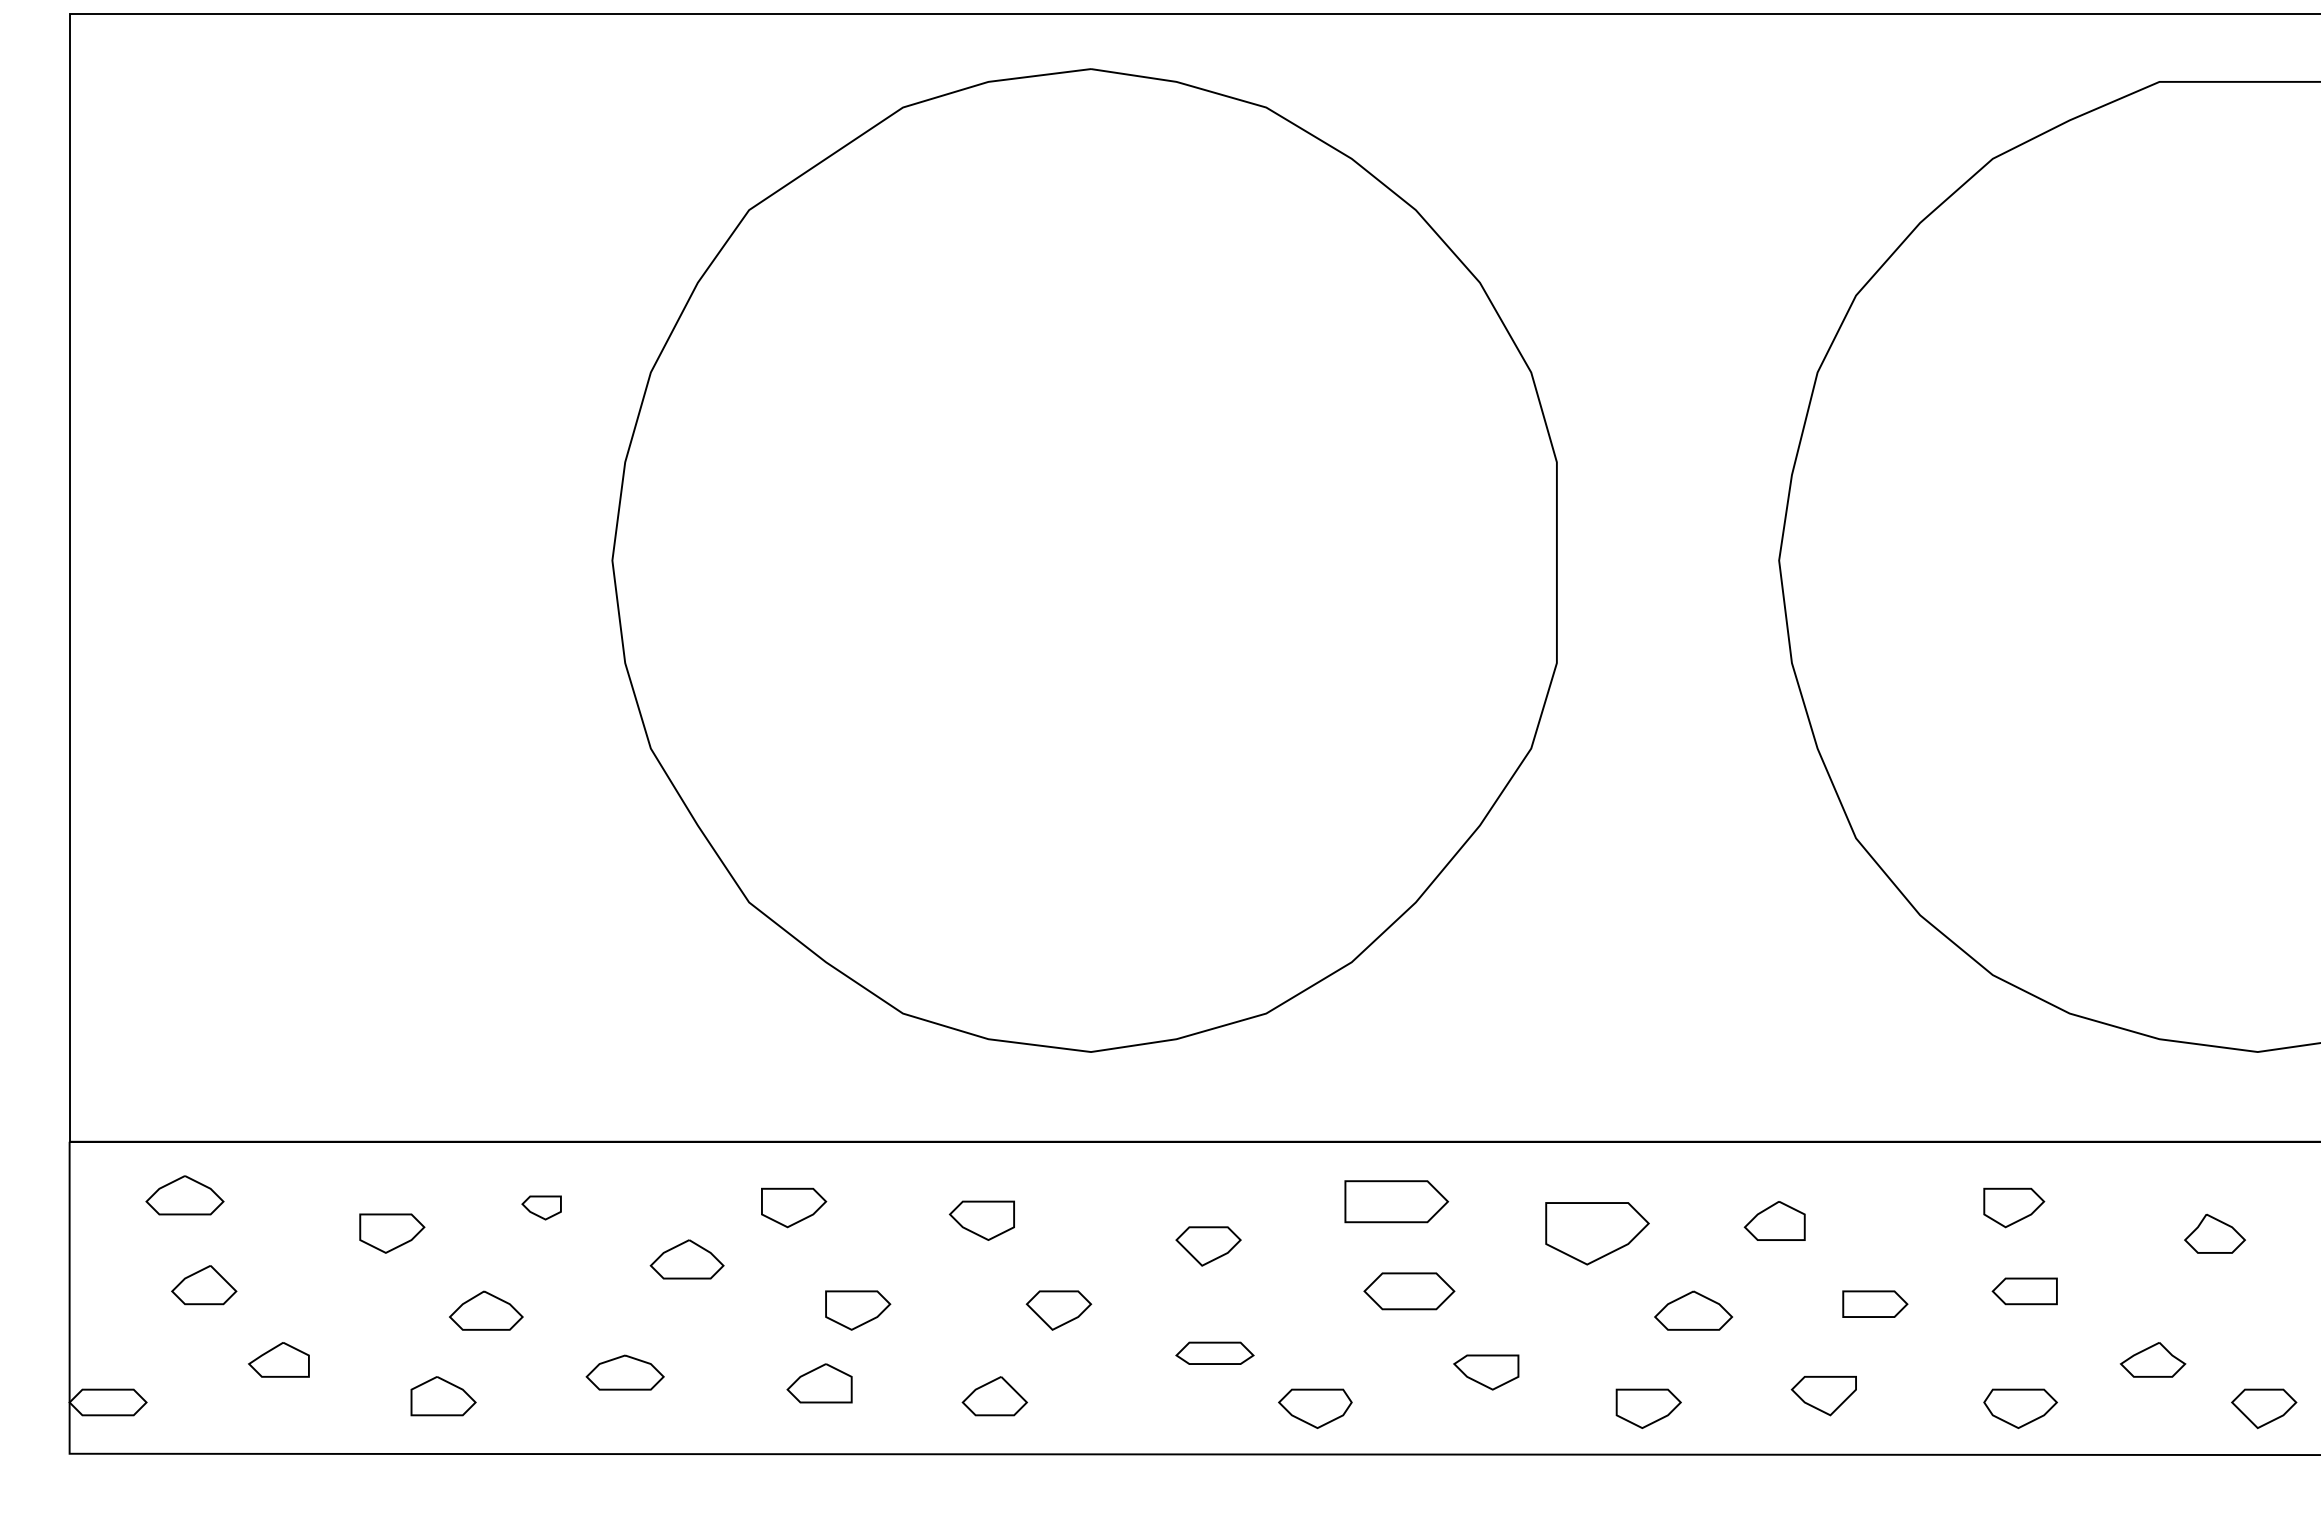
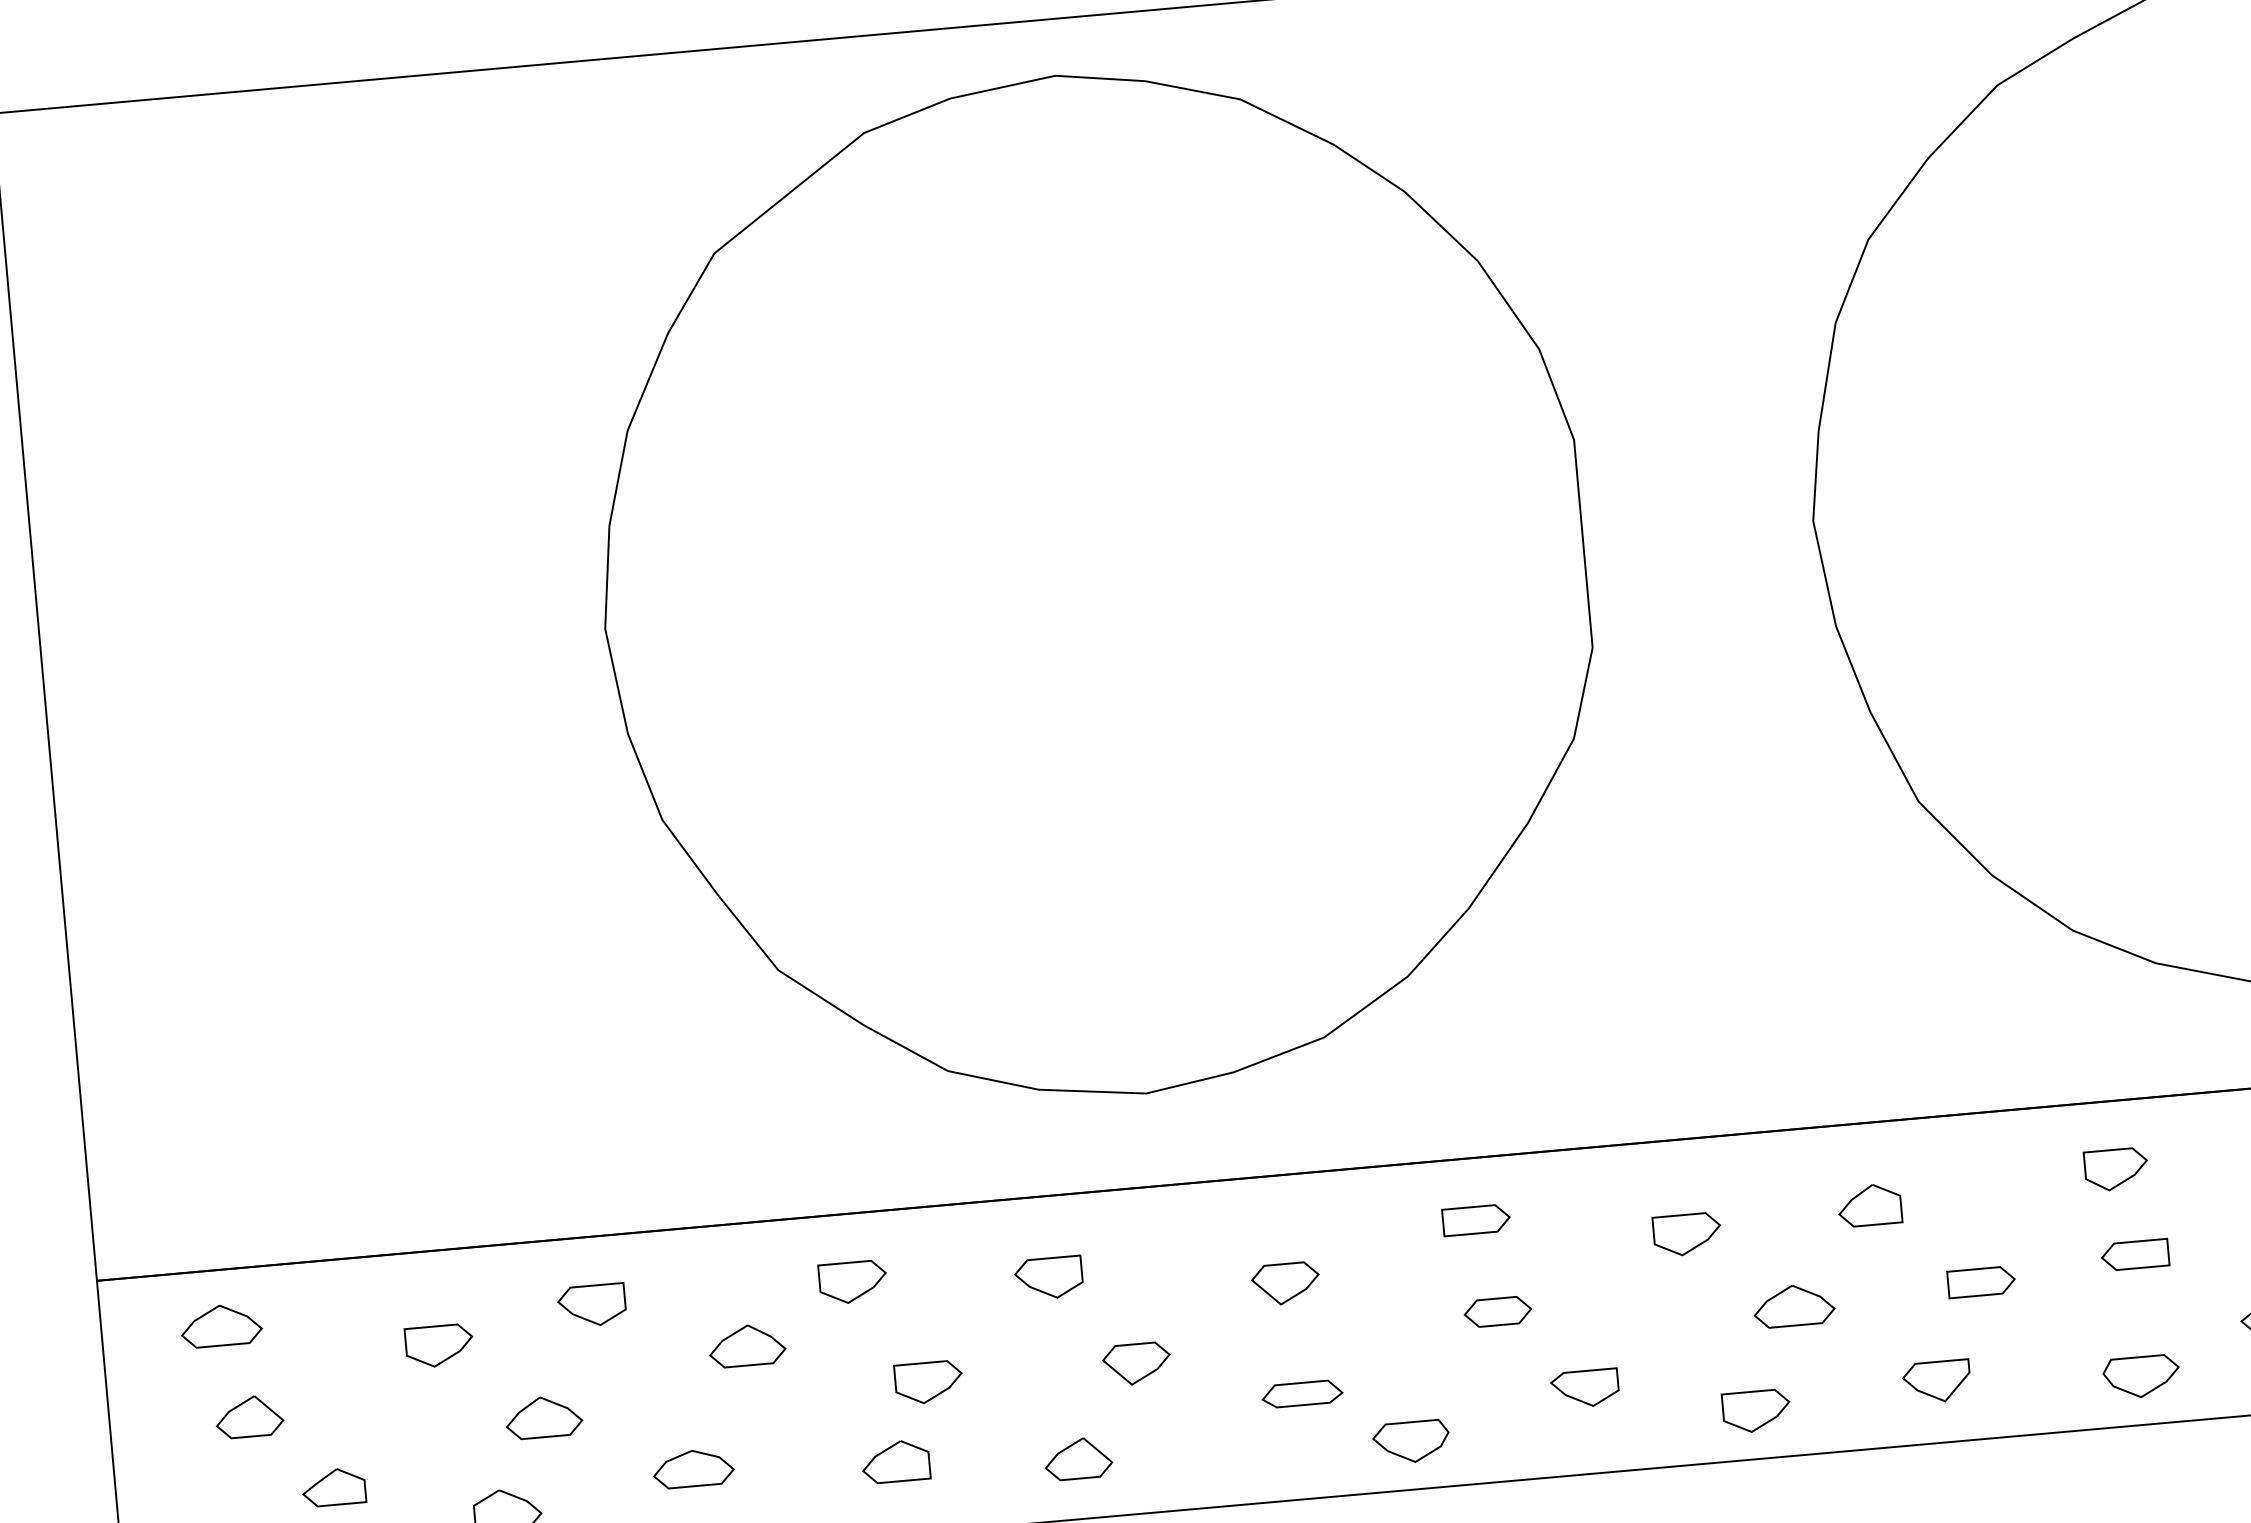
part: (1396, 1201) -> (1476, 1220), size x0.62
part: (541, 1207) -> (591, 1305), size x1.67
part: (1597, 1233) -> (1687, 1234), size x0.62
part: (1409, 1291) -> (1498, 1312), size x0.71

